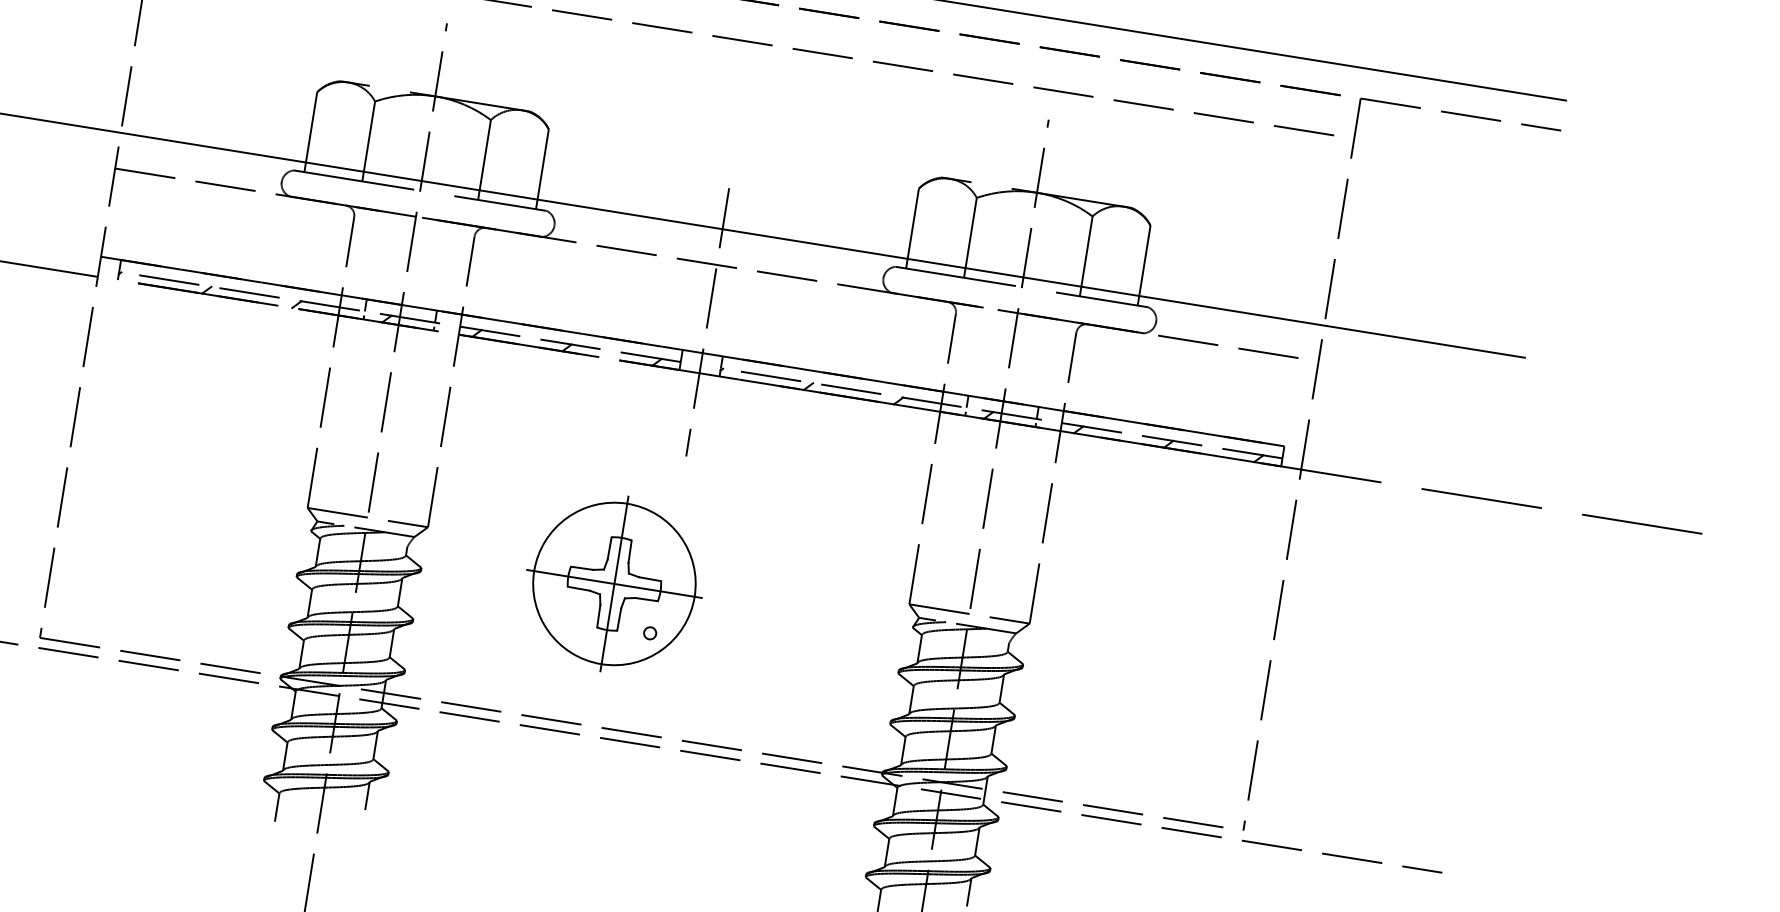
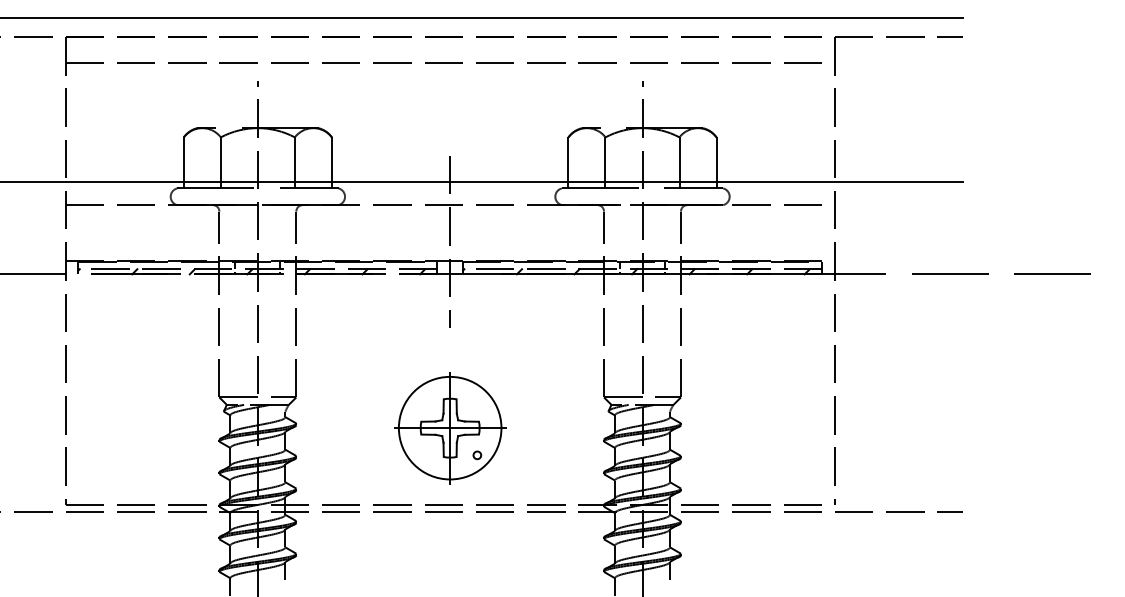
part: (614, 584) -> (450, 428), moved

